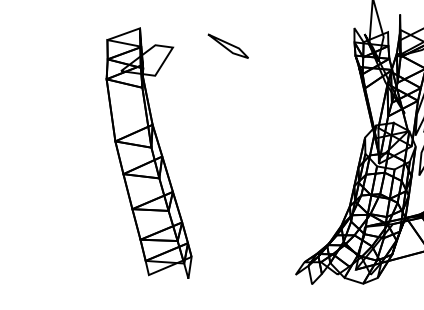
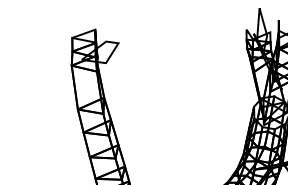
part: (227, 45) -> (157, 41), removed

